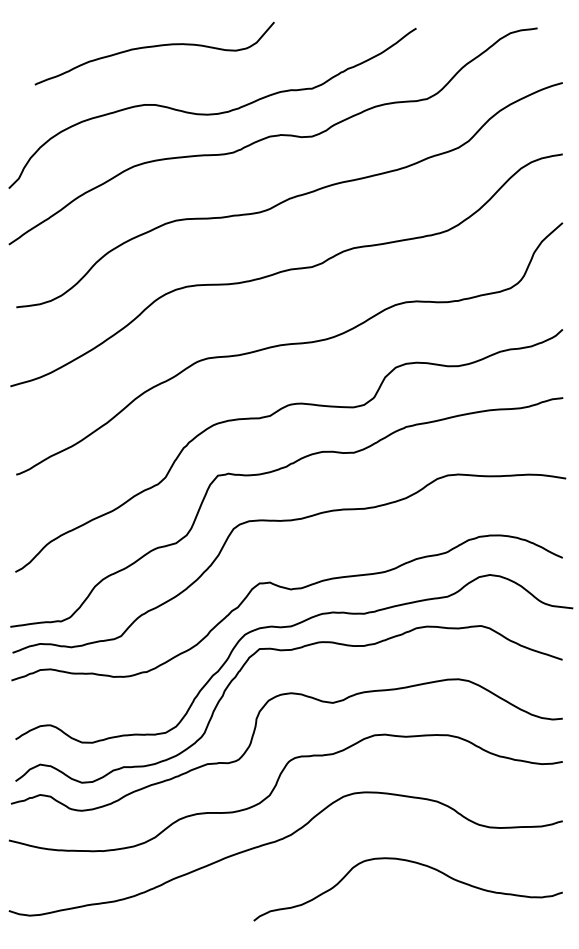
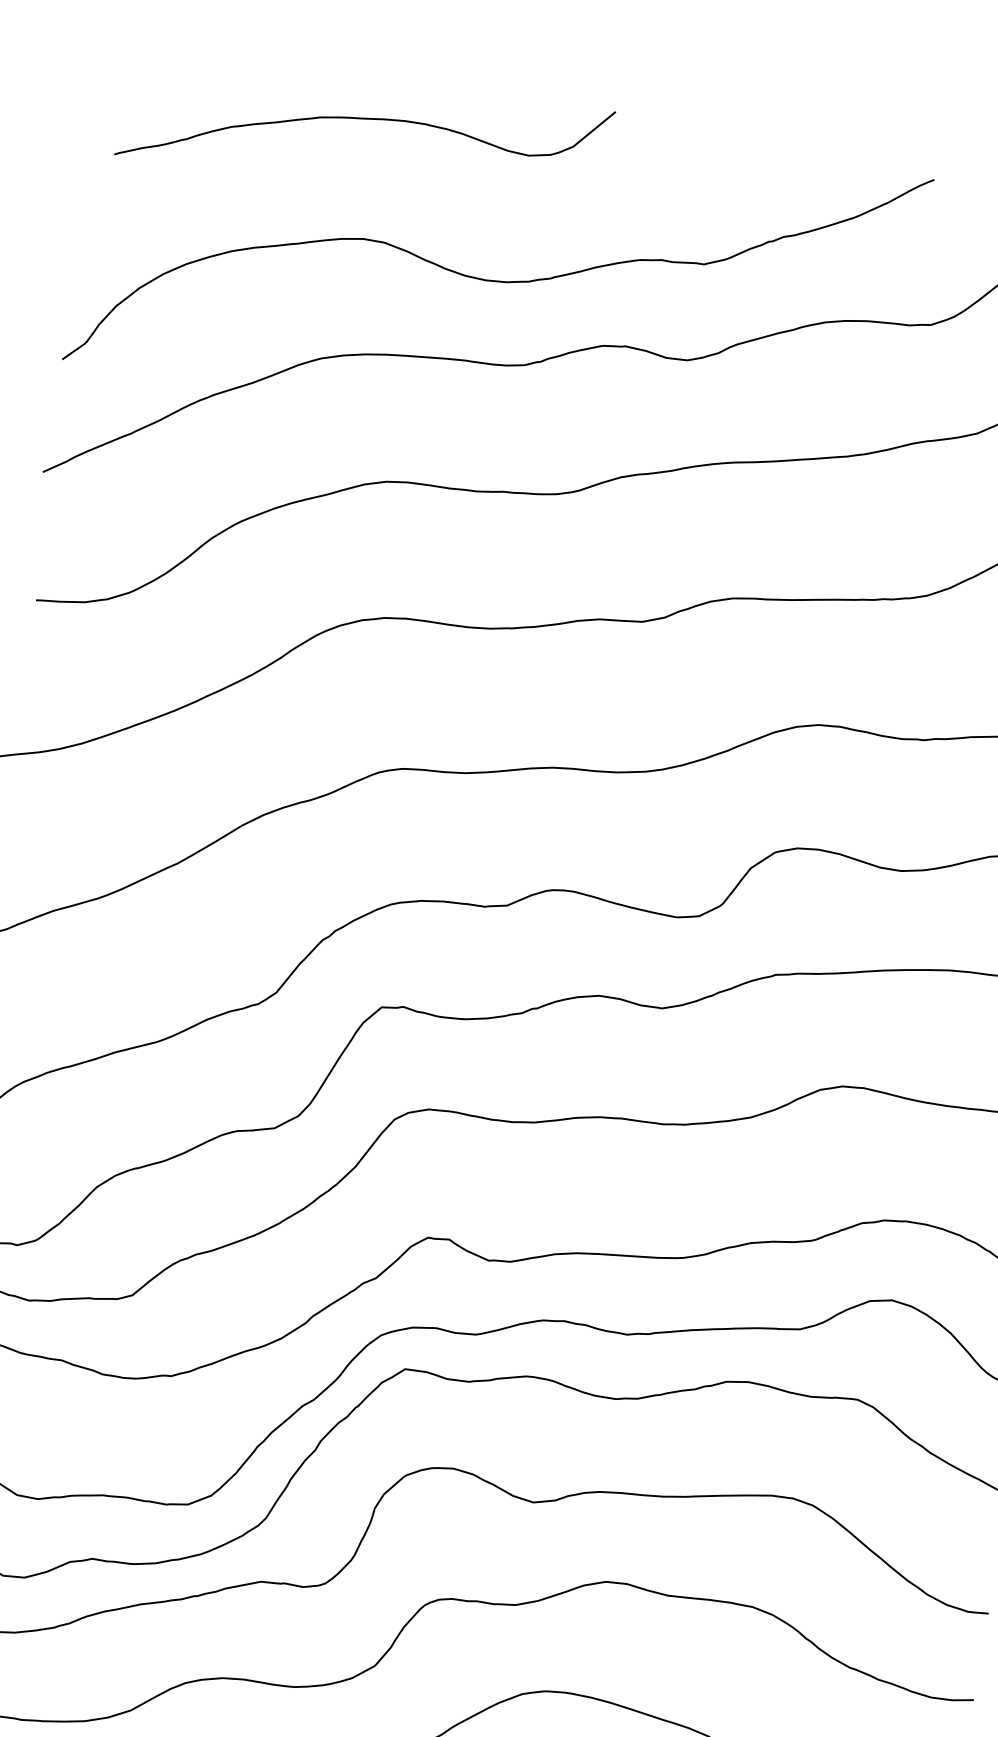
curve: (154, 47) -> (366, 121), moved

